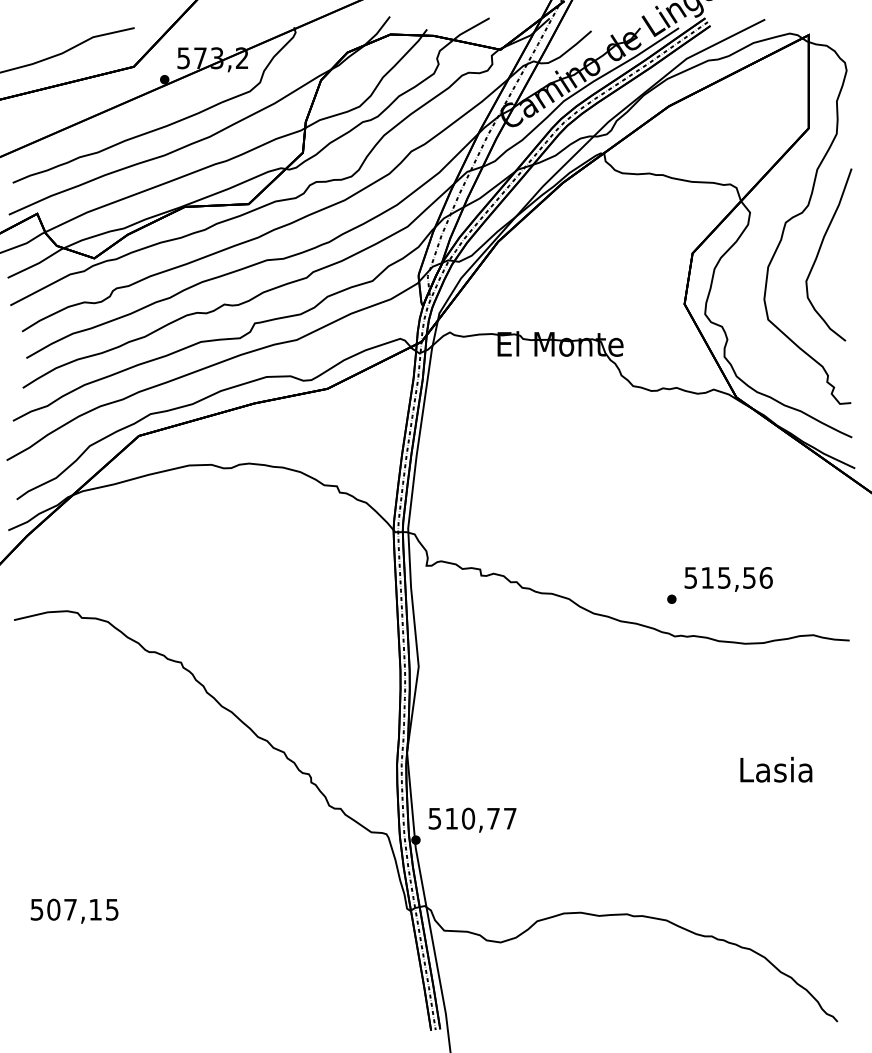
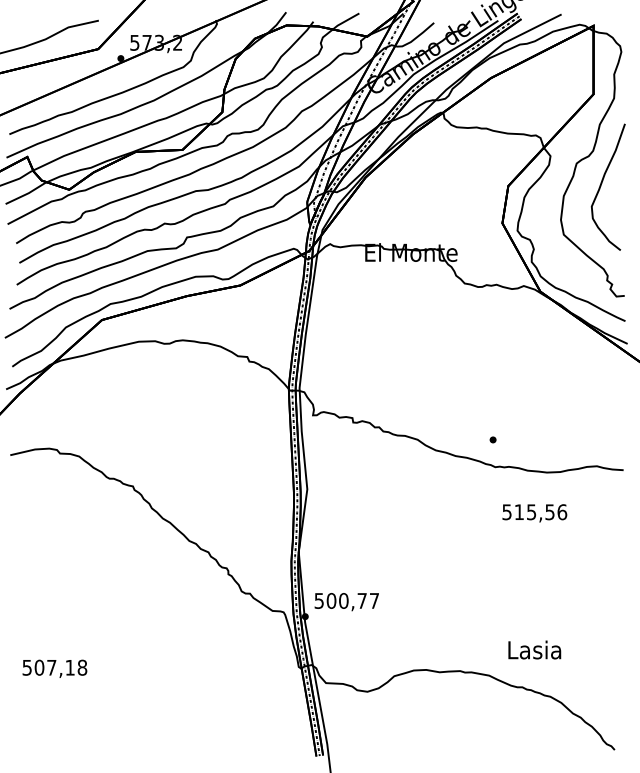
text: (728, 579) -> (534, 513), moved
text: (775, 769) -> (534, 649), moved
text: (451, 818) -> (331, 600), 510,77 -> 500,77
text: (112, 909) -> (82, 667), 507,15 -> 507,18

